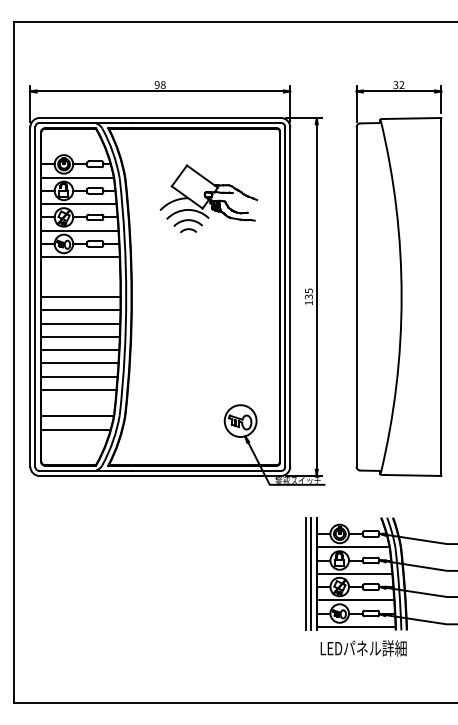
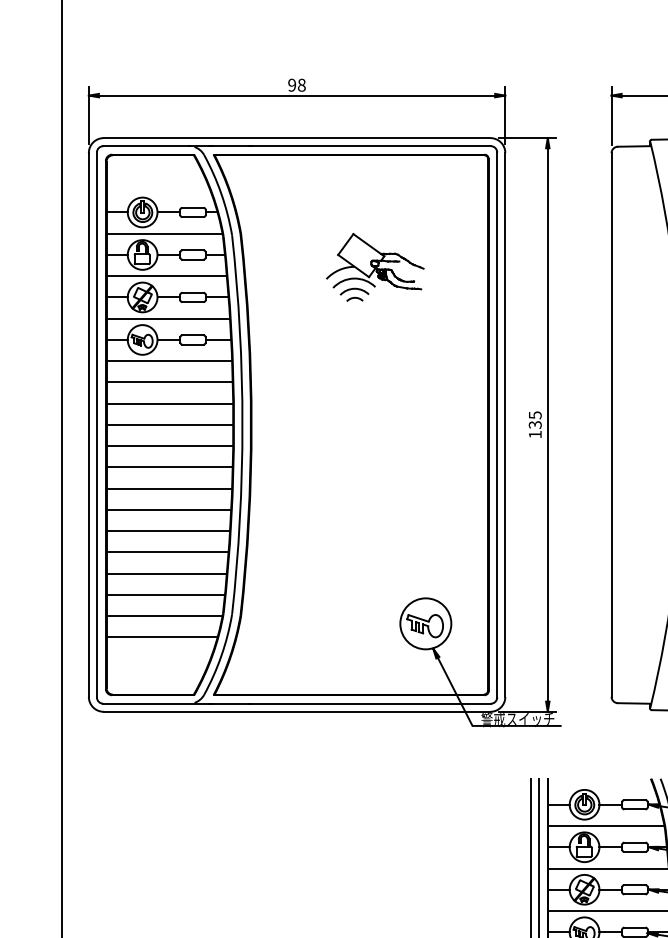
part: (209, 198) -> (375, 267), size x0.62
line: (80, 270) -> (169, 382), added
line: (80, 283) -> (169, 403), added
line: (78, 403) -> (165, 595), added

